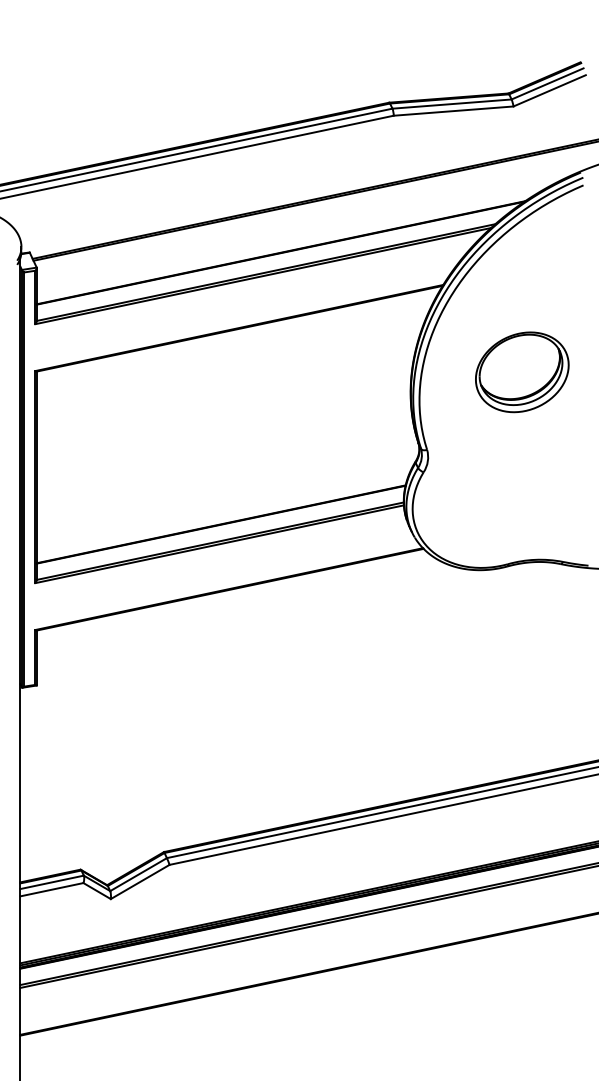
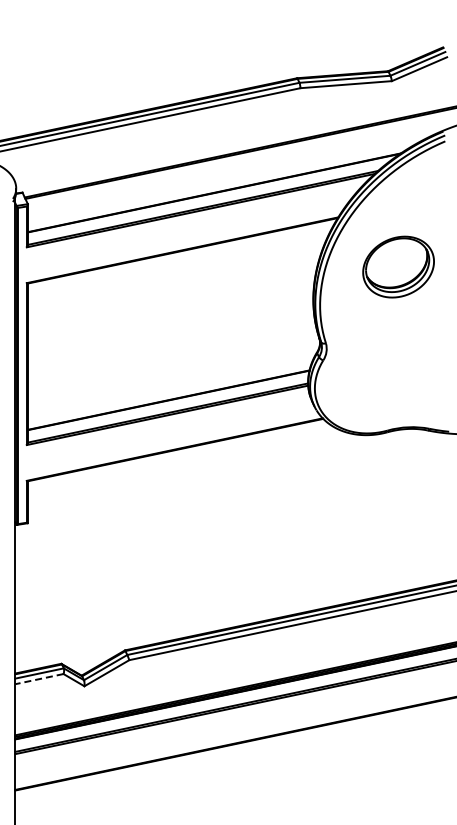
part: (522, 371) -> (398, 266), moved
line: (51, 890) -> (39, 679), solid -> dashed

